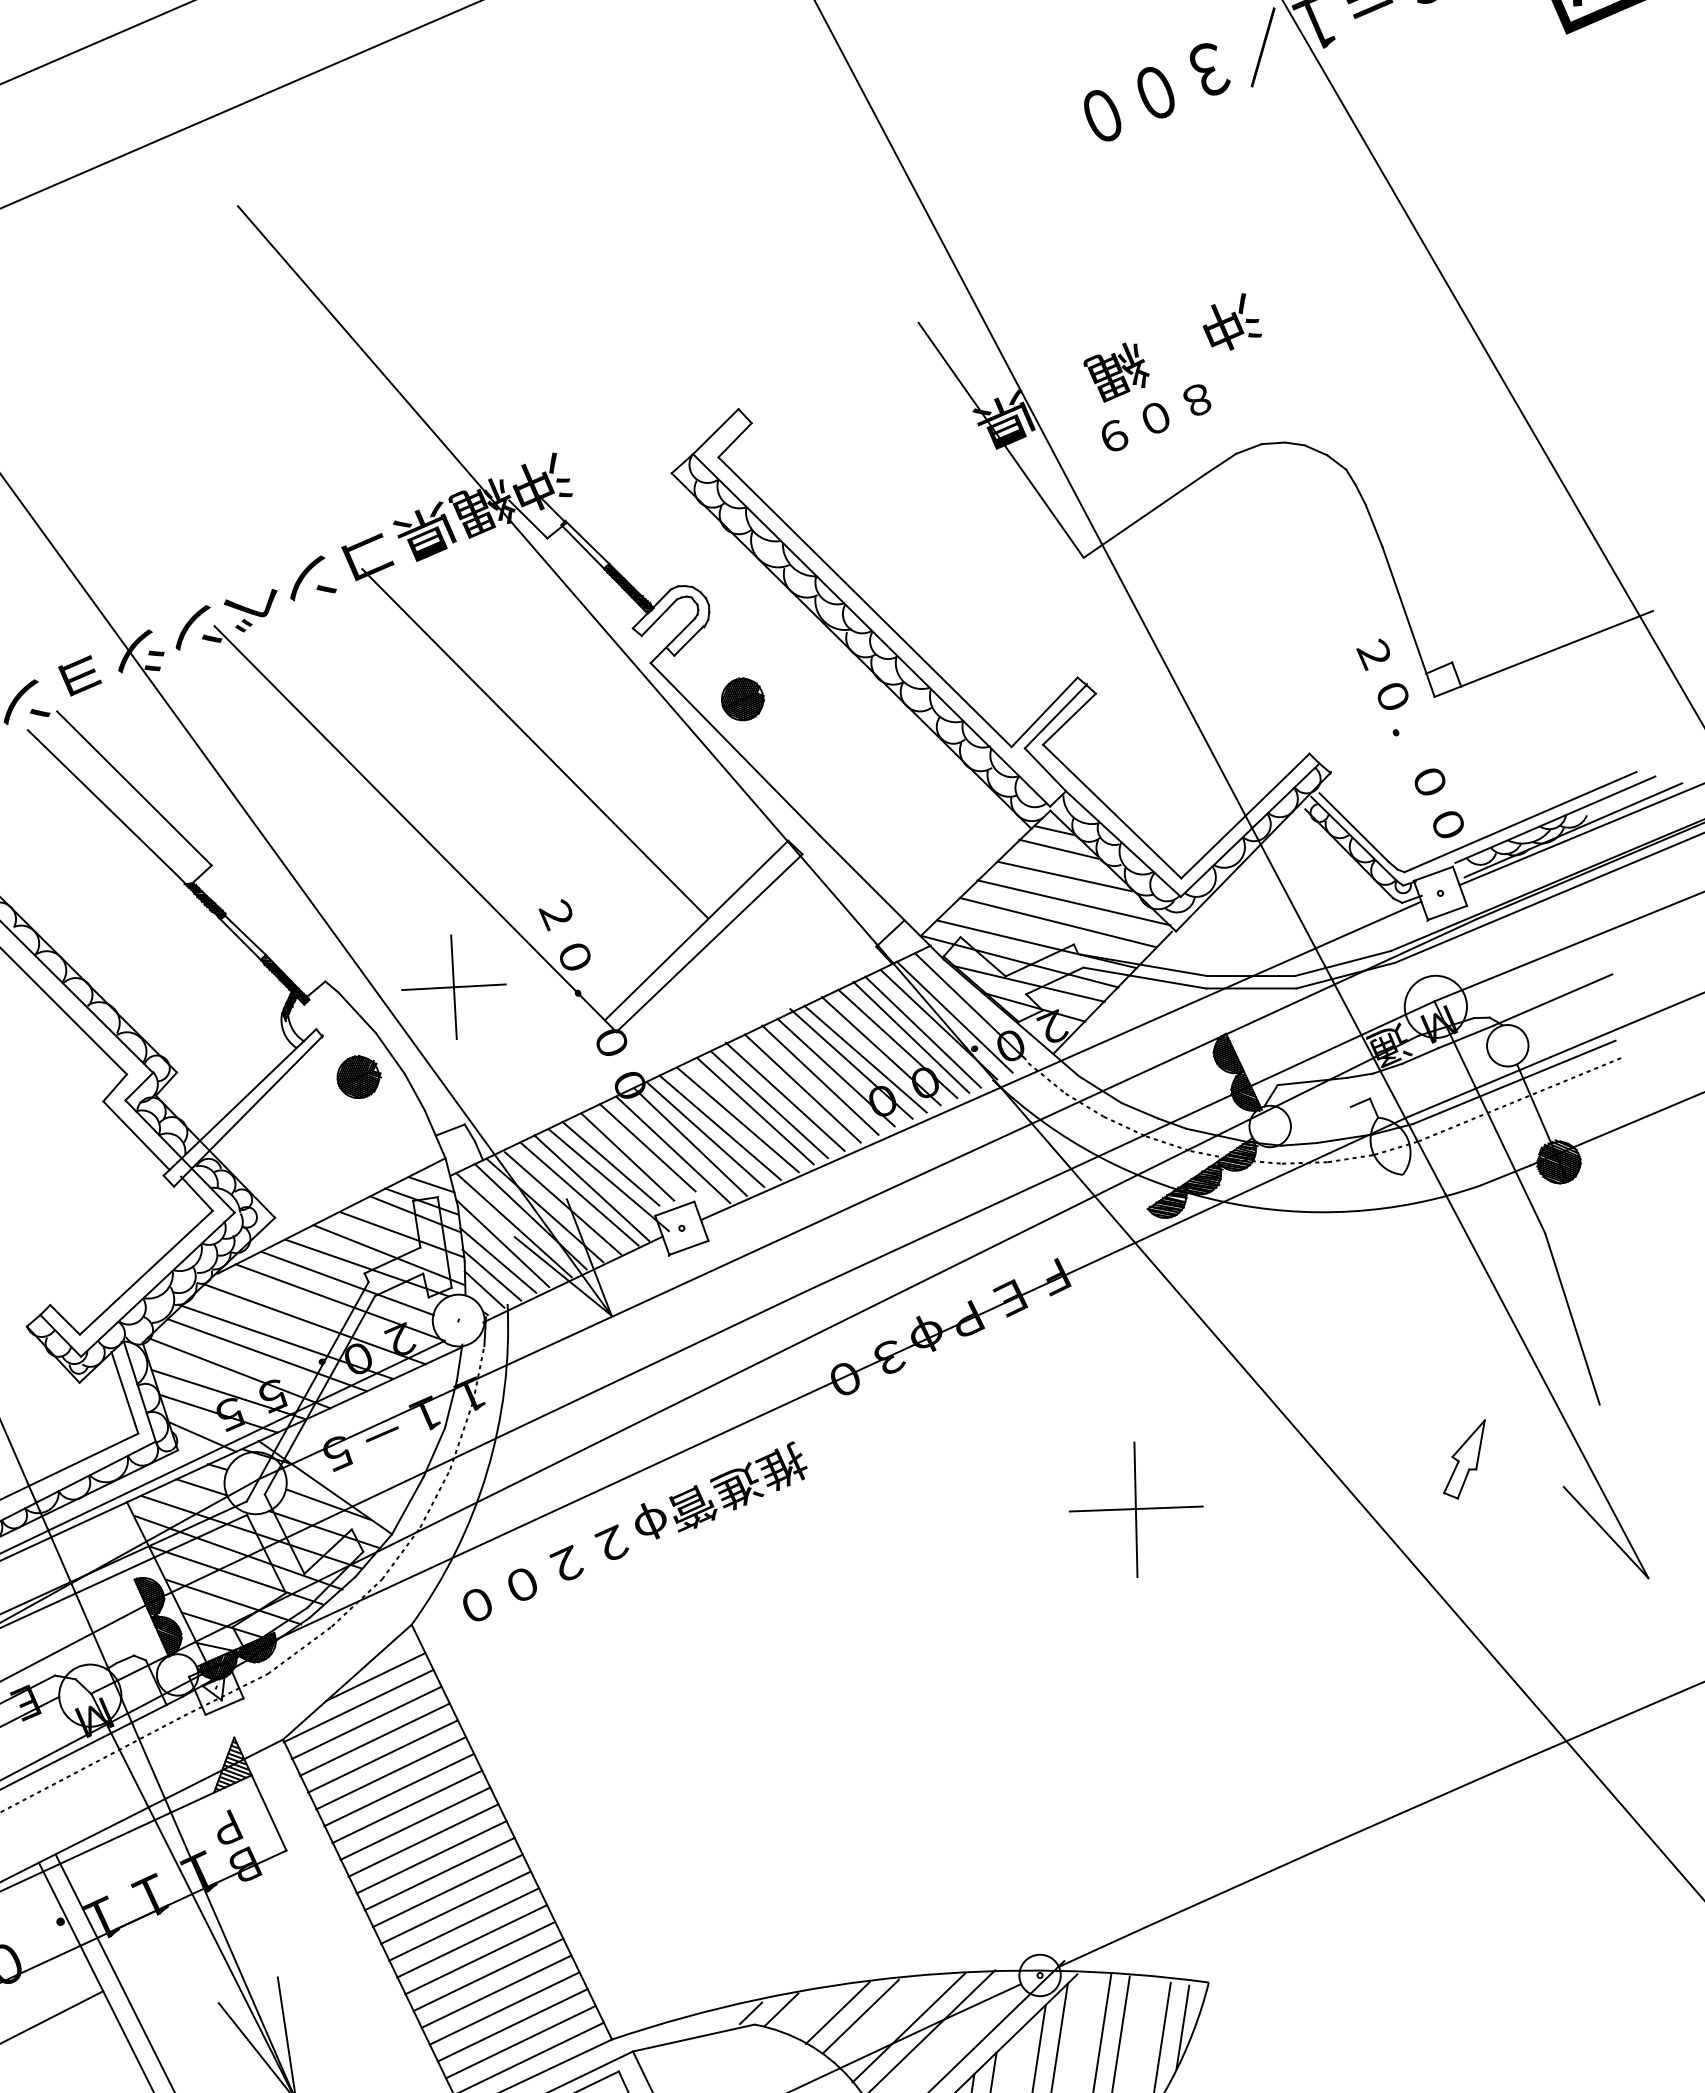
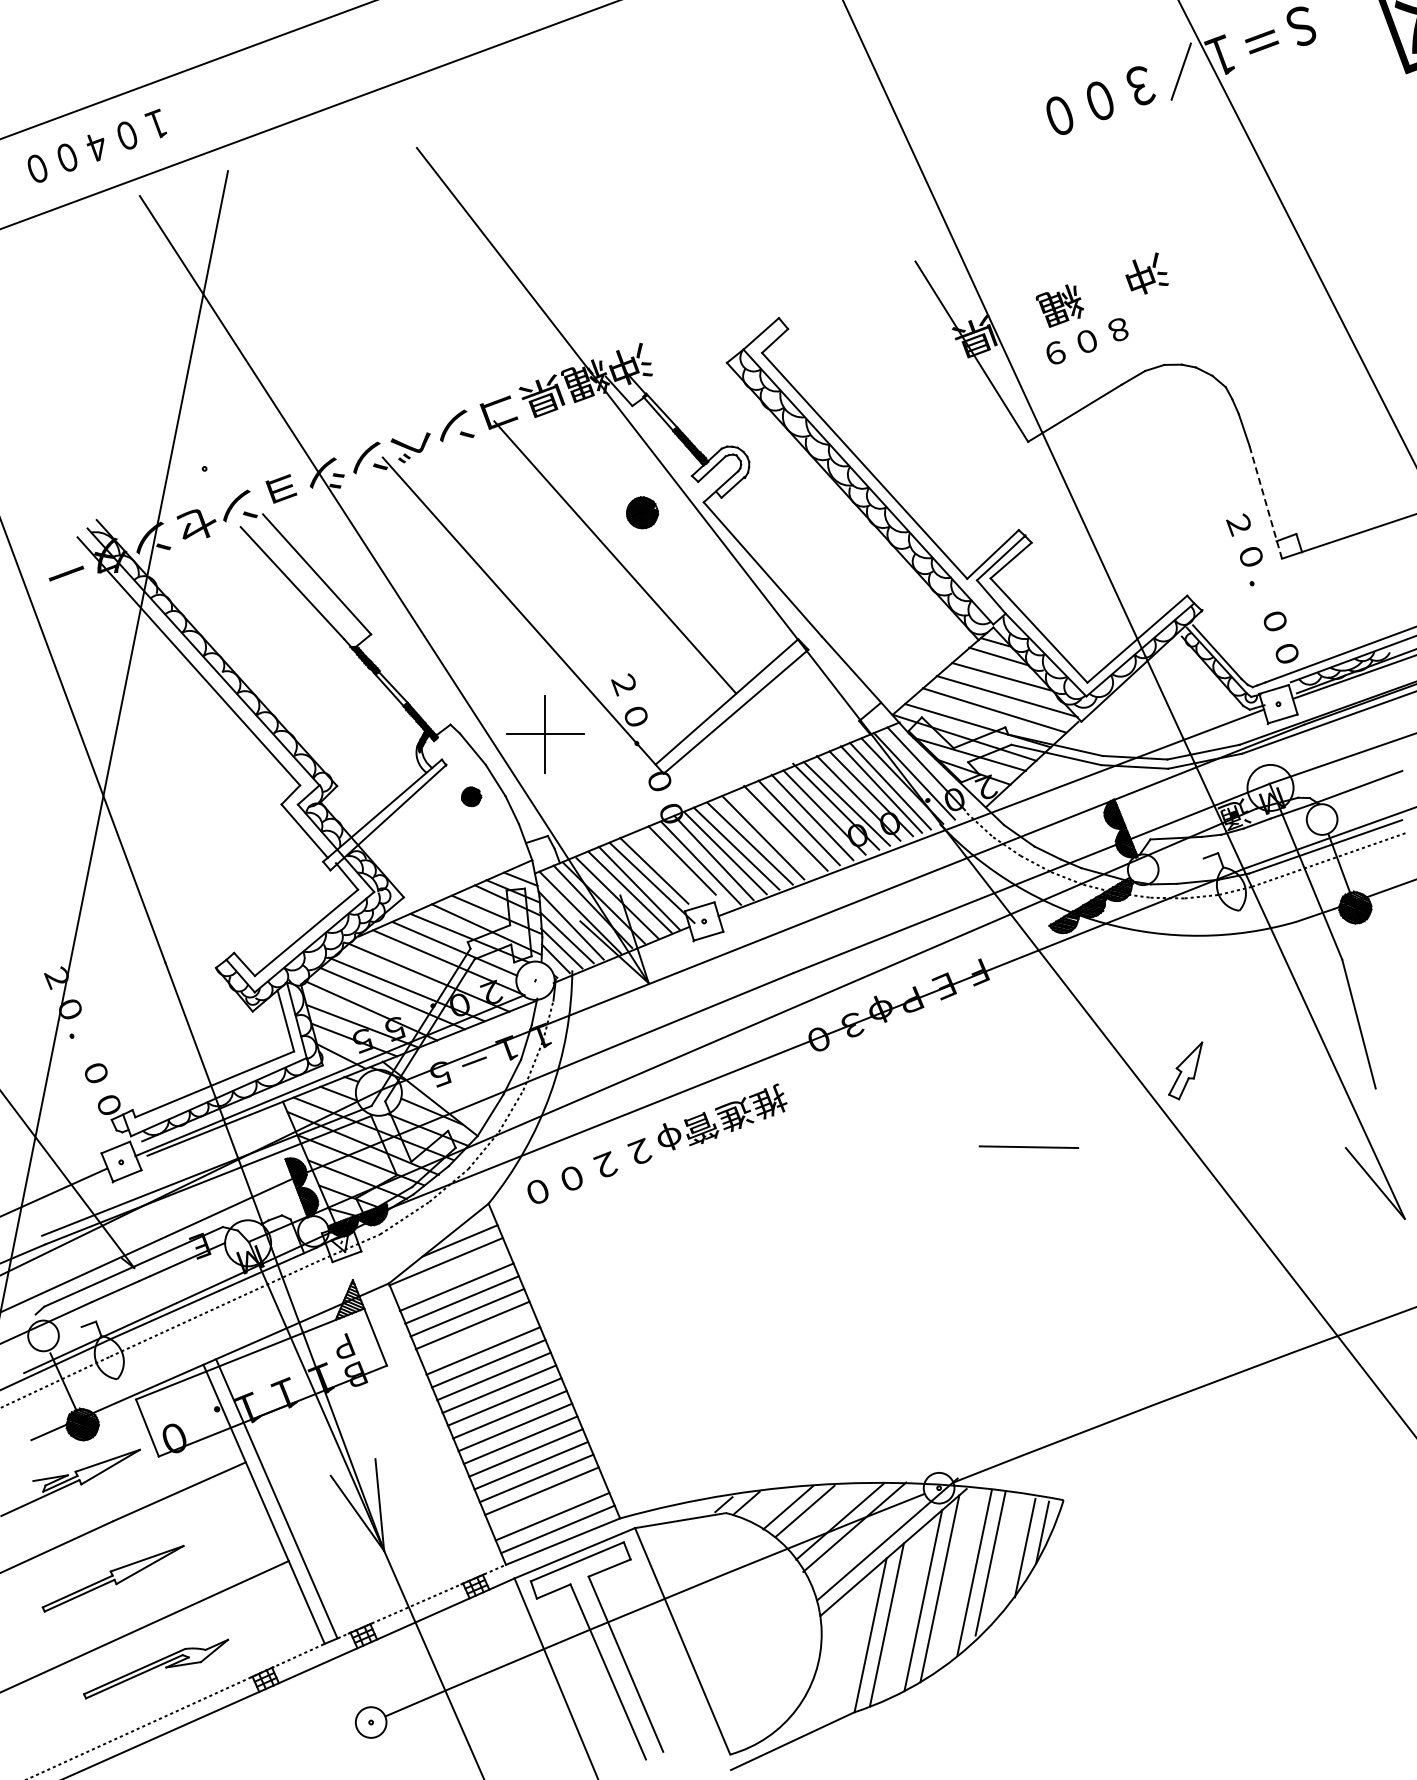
line: (1408, 622) -> (1265, 502), solid -> dashed
part: (742, 698) -> (642, 512), moved
part: (358, 1076) -> (471, 796), size x0.6
line: (770, 1104) -> (774, 833), removed
line: (627, 1156) -> (666, 866), removed
part: (1464, 1459) -> (1185, 1070), moved
line: (1135, 1509) -> (1028, 1147), removed
line: (366, 1722) -> (451, 1274), removed
line: (406, 1805) -> (477, 1337), removed
line: (513, 2024) -> (547, 1503), removed

